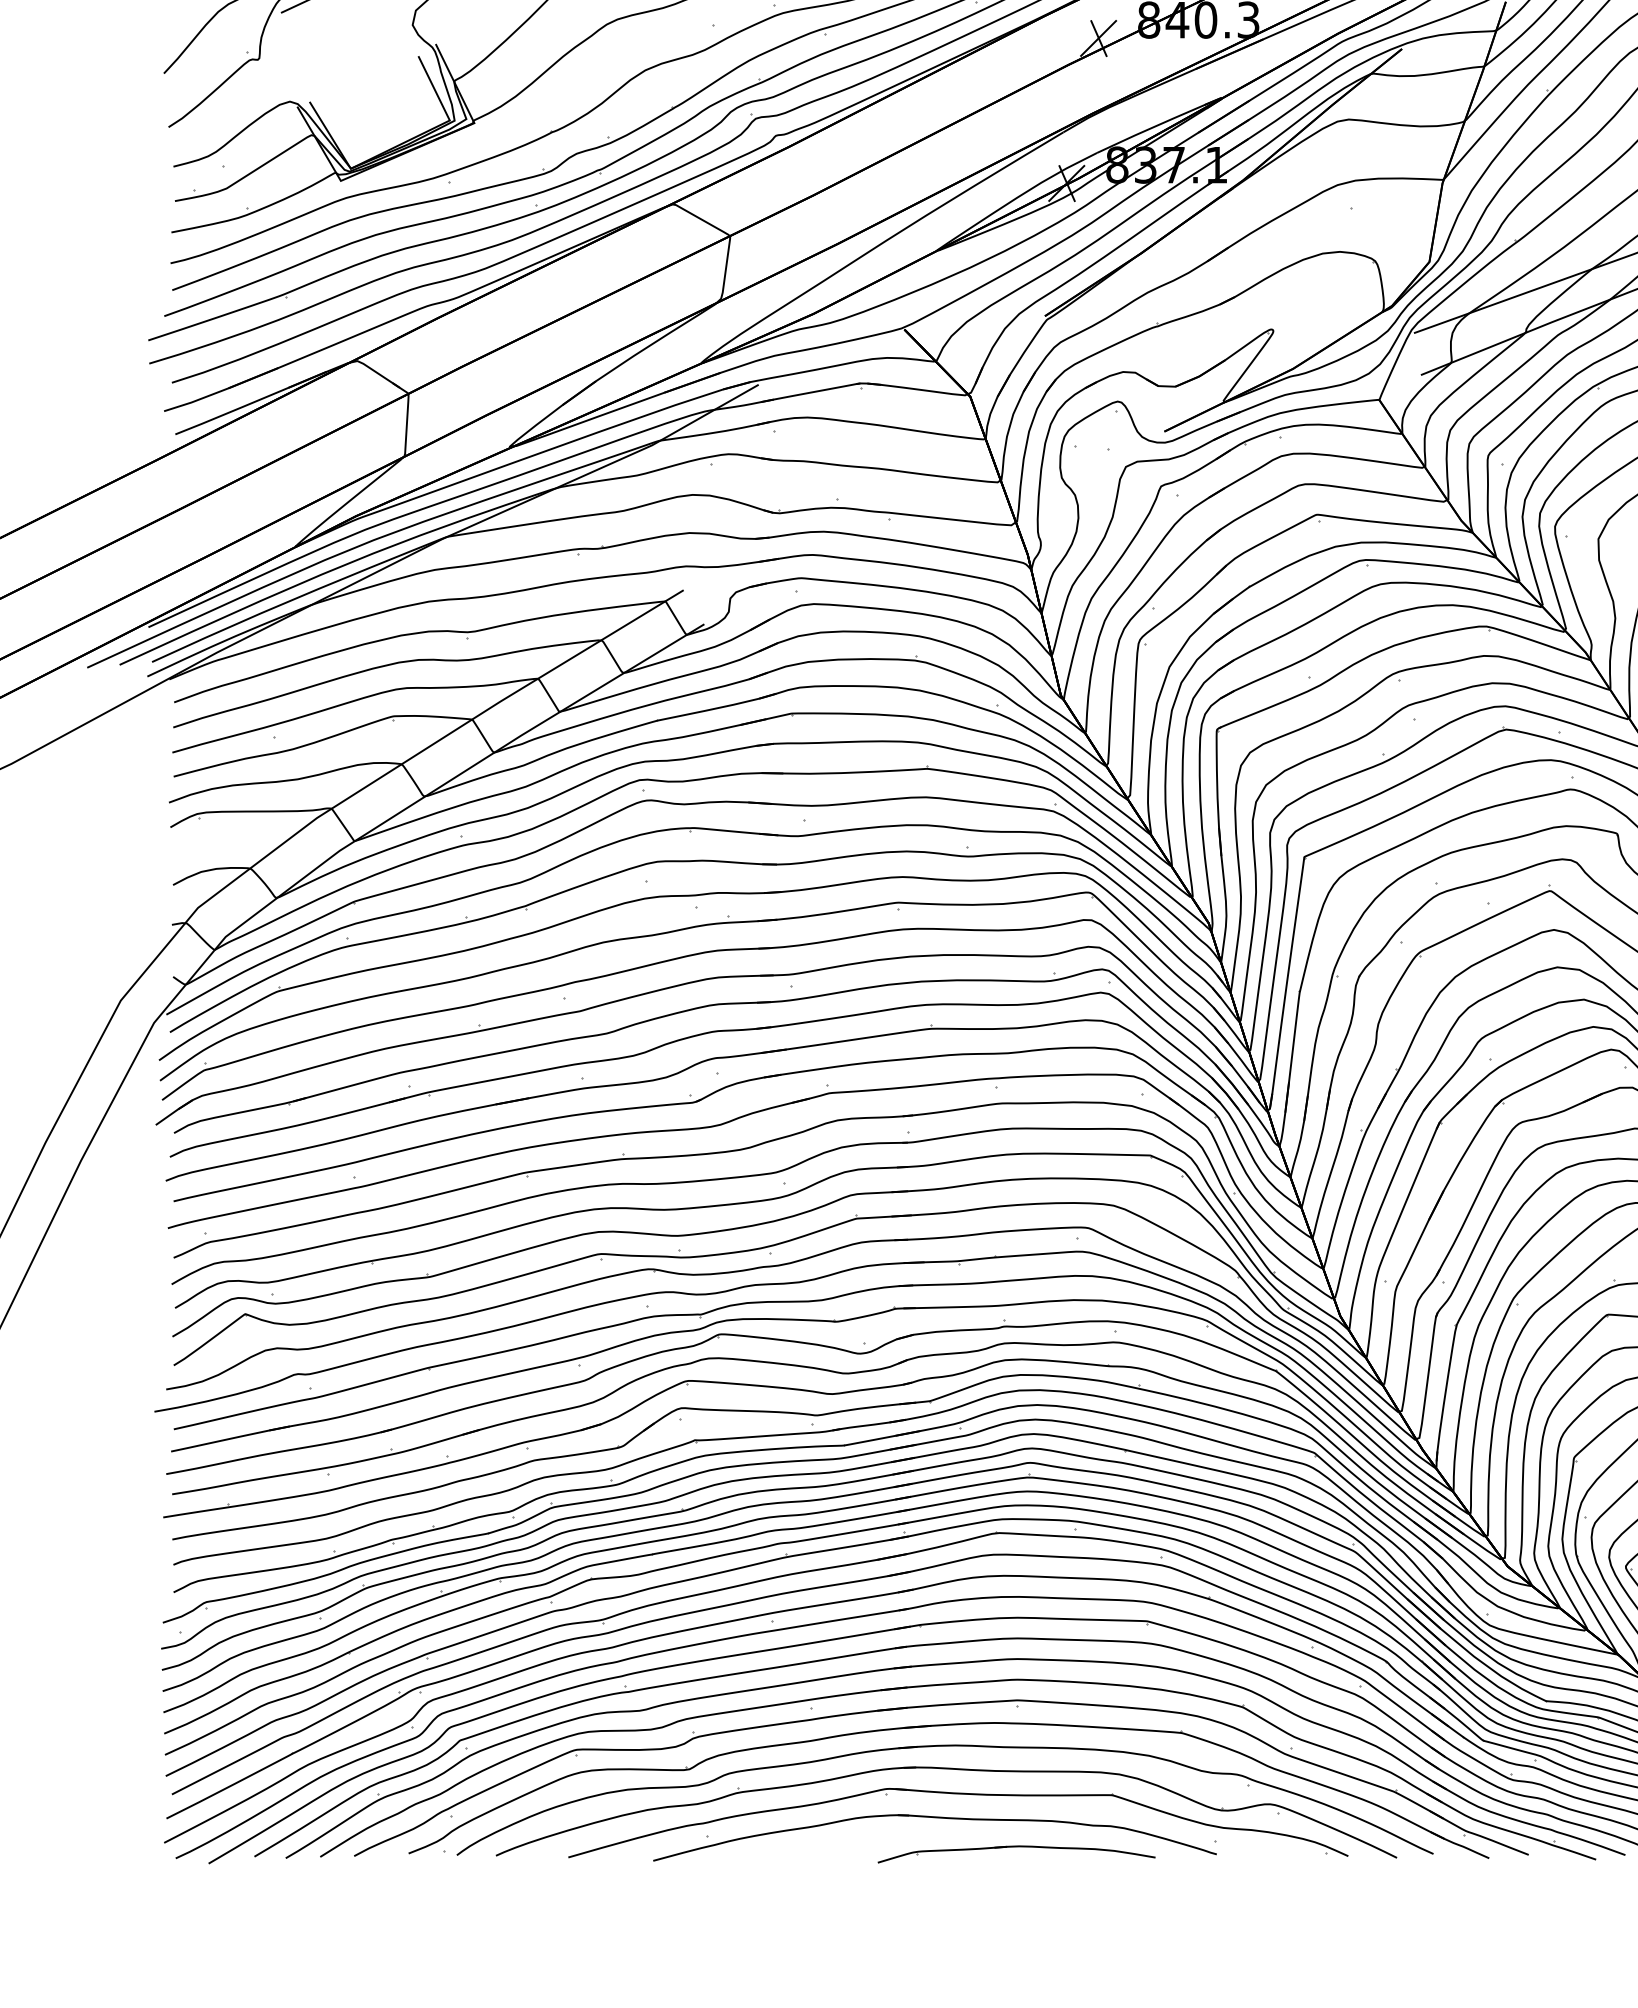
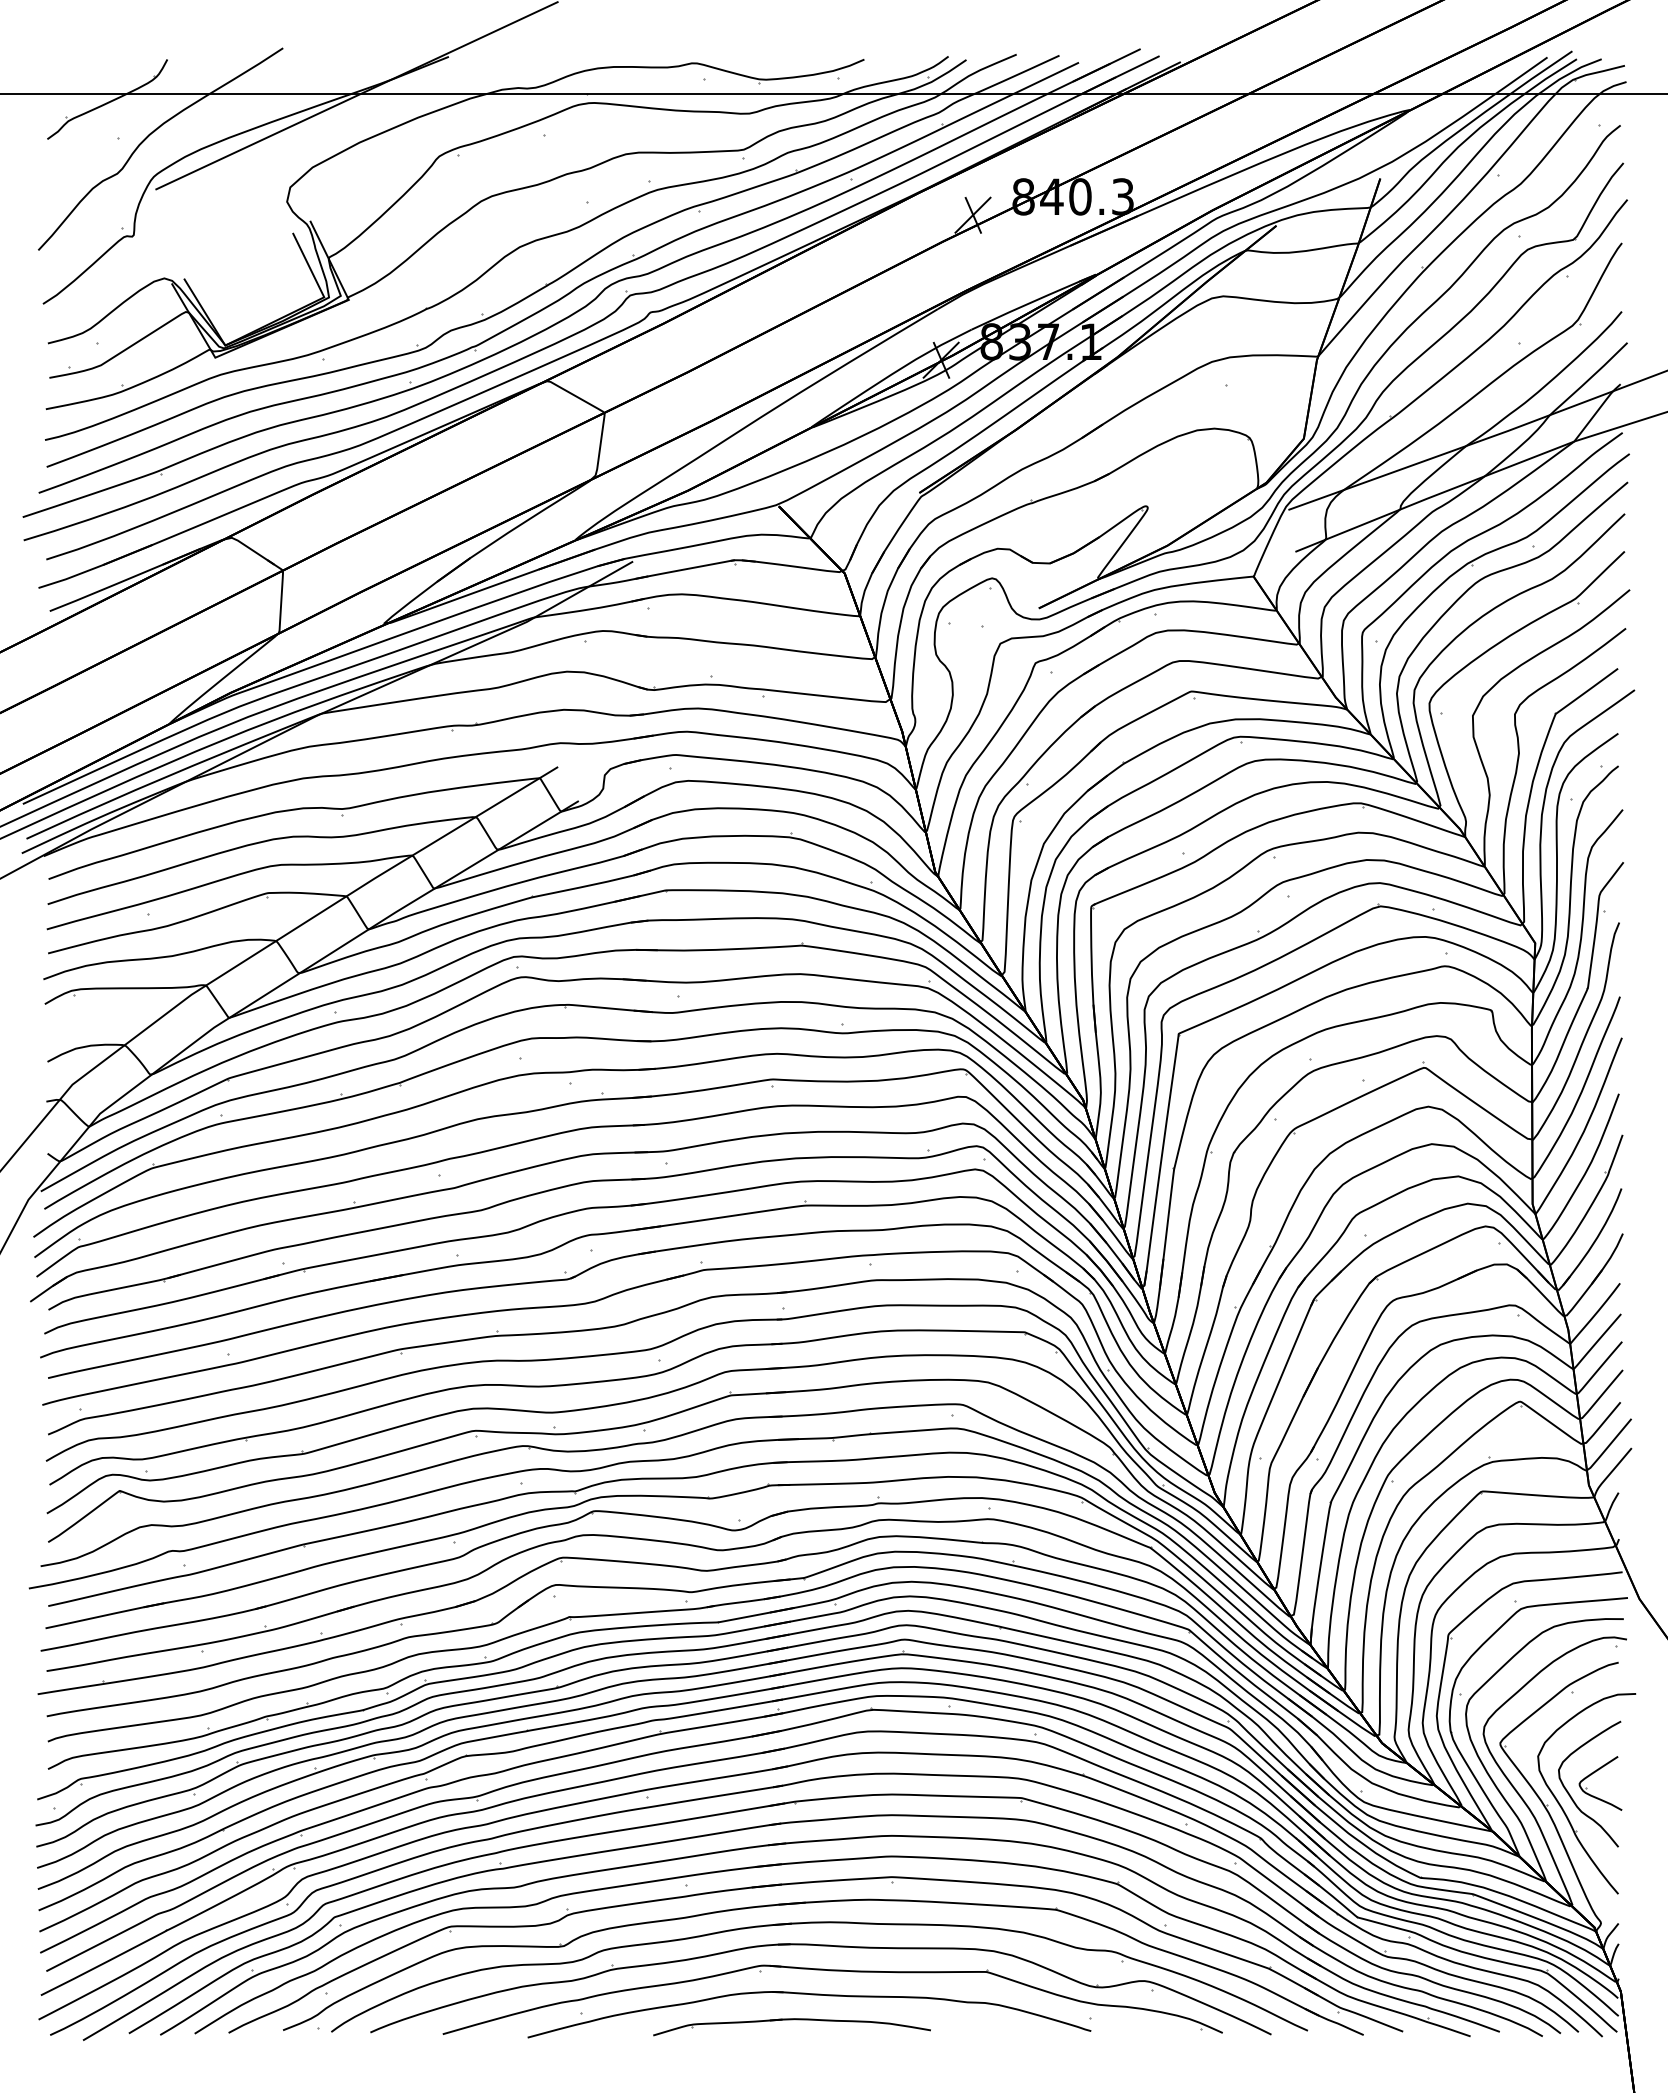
part: (1016, 1847) -> (791, 2020), moved

